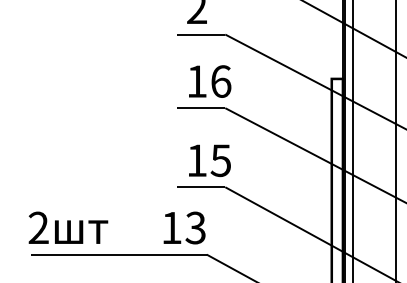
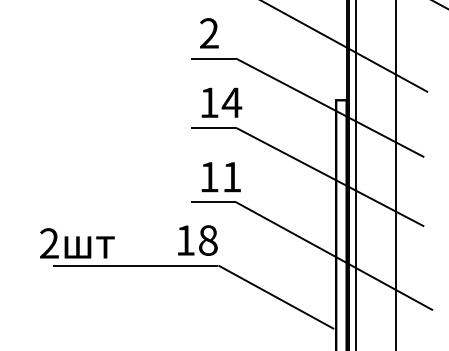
text: (220, 81) -> (231, 102), 16 -> 14
text: (220, 161) -> (231, 177), 15 -> 11
text: (68, 227) -> (77, 243), moved
text: (195, 227) -> (207, 240), 13 -> 18

